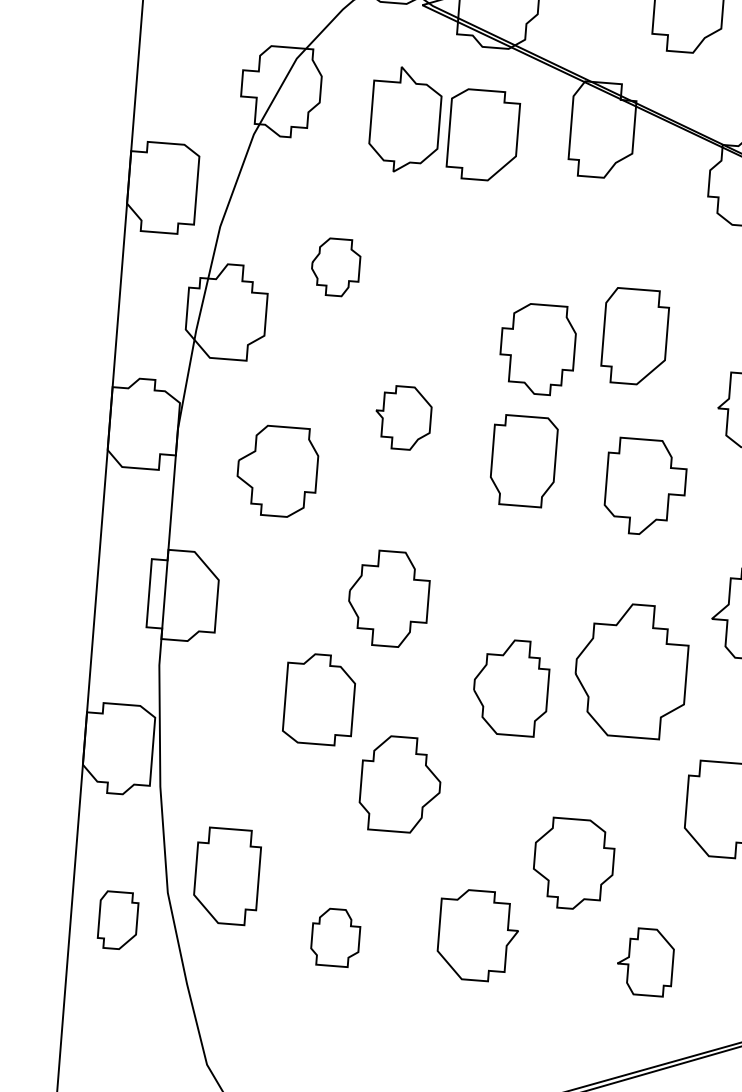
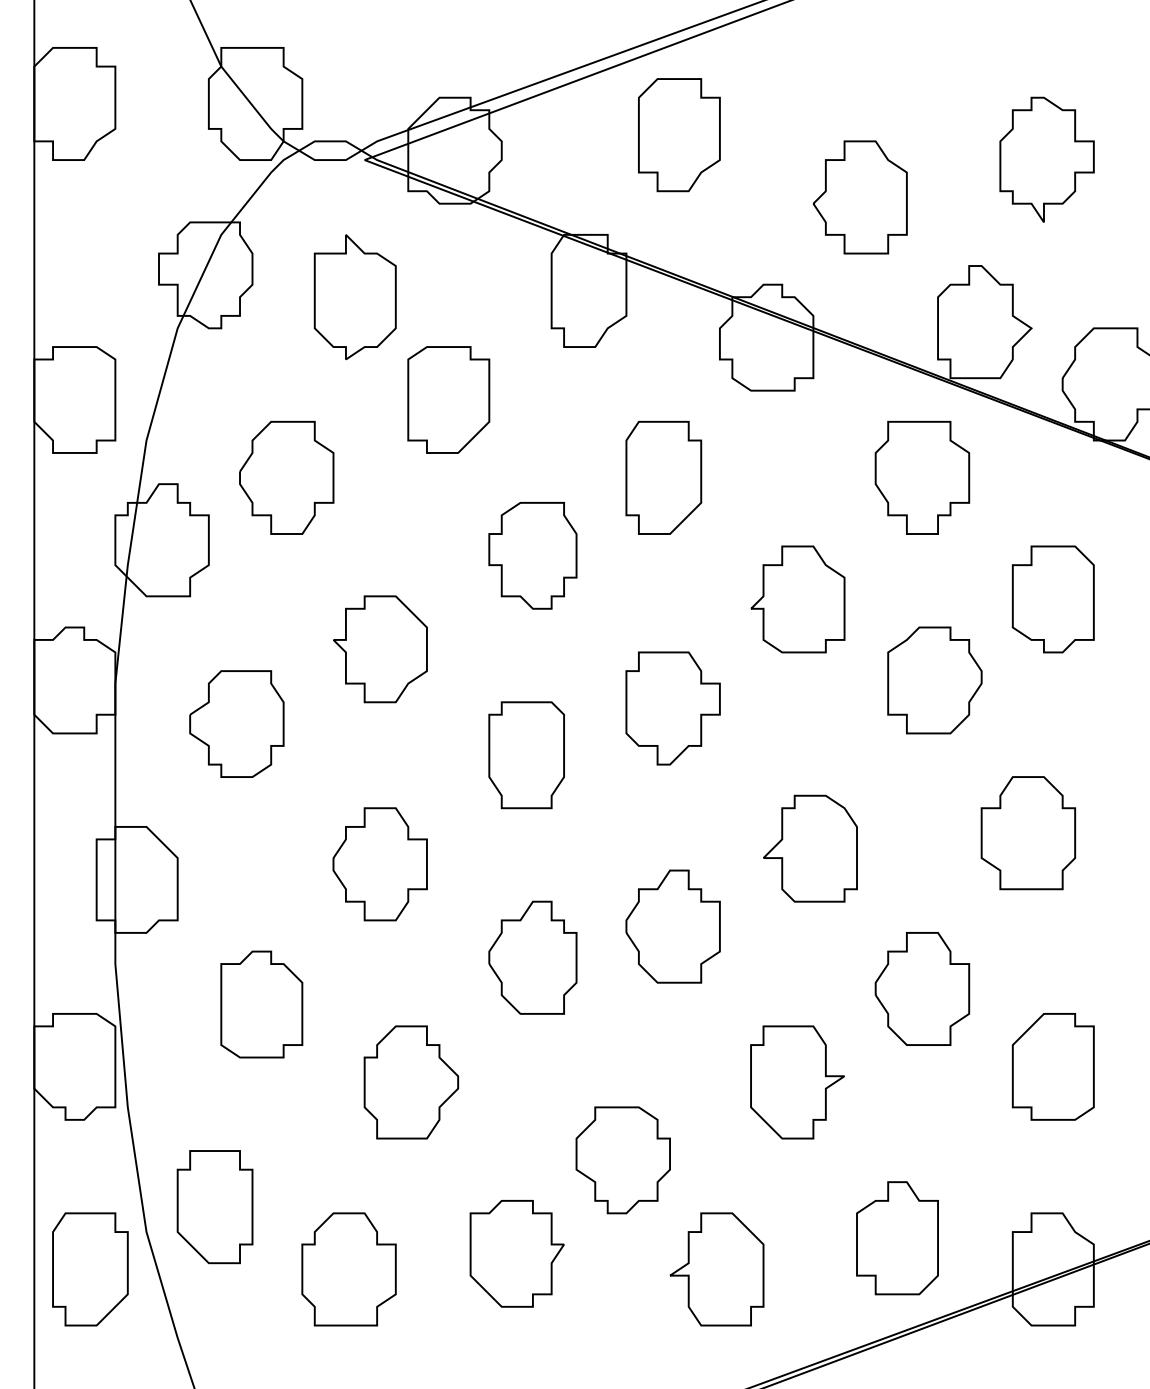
part: (483, 134) -> (448, 399), moved
part: (335, 267) -> (286, 477), size x1.67
part: (634, 336) -> (663, 477), moved
part: (403, 418) -> (380, 649), size x1.43
part: (523, 461) -> (526, 755), moved
part: (630, 670) -> (672, 926), size x0.71
part: (319, 699) -> (261, 1004), moved
part: (118, 920) -> (90, 1269), size x1.67
part: (335, 937) -> (348, 1269), size x1.67
part: (644, 962) -> (716, 1269), size x1.43

